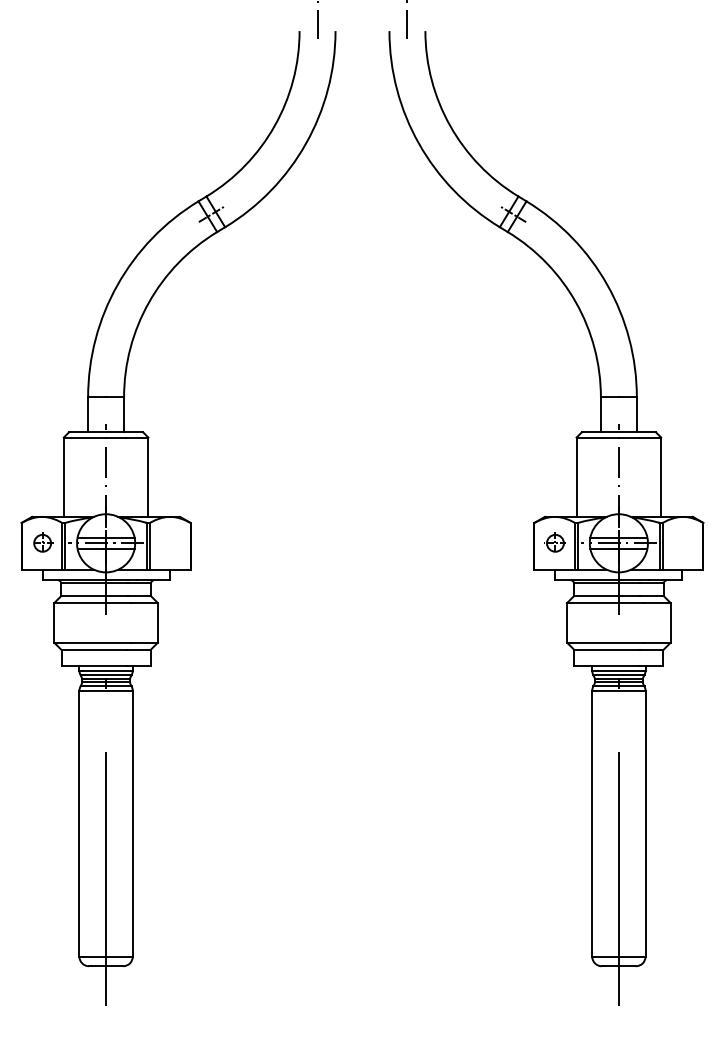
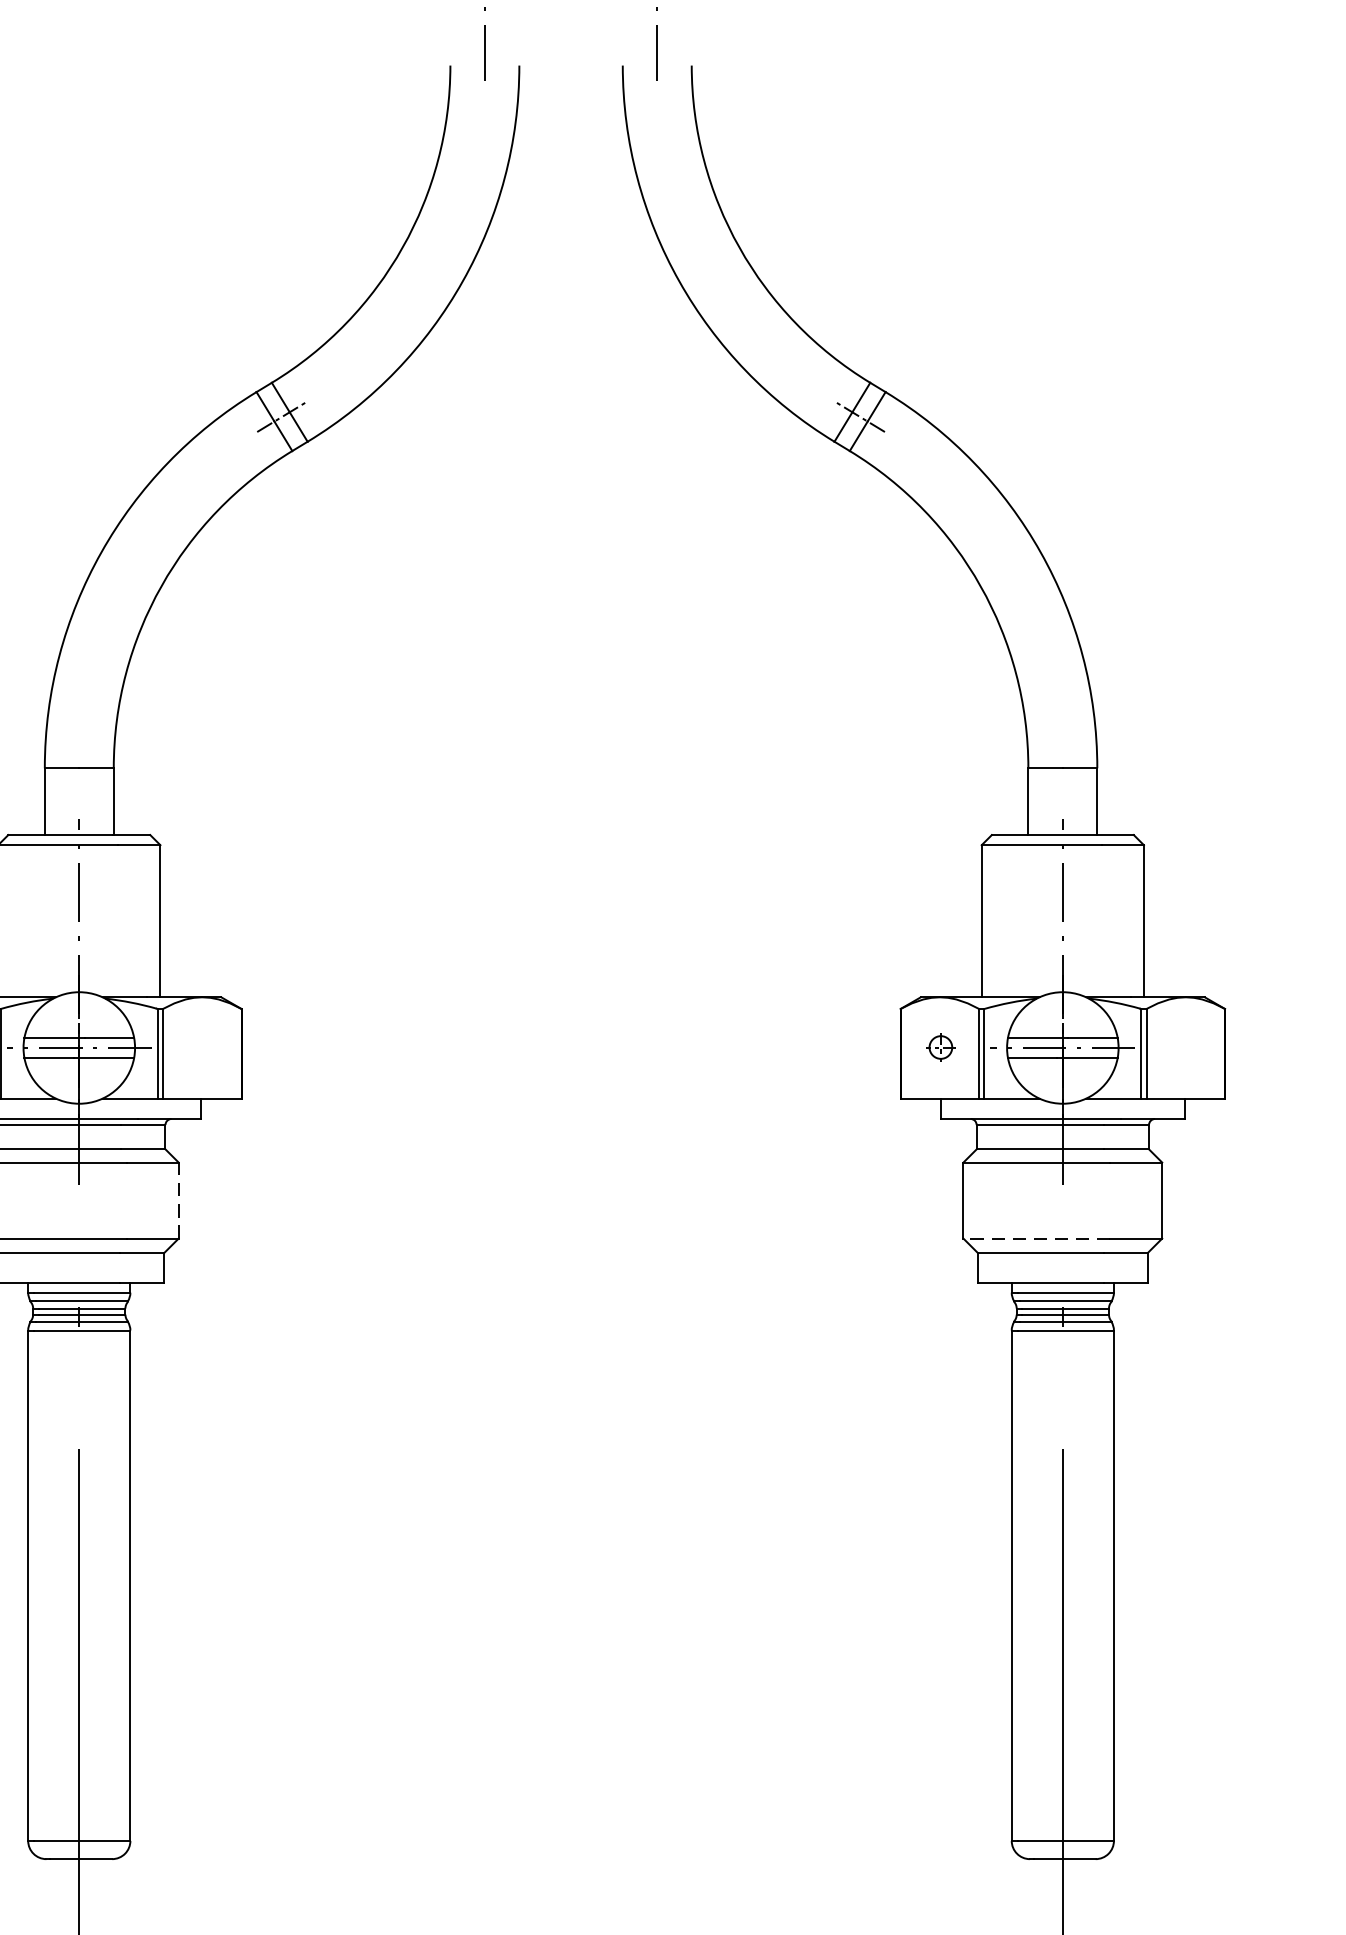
part: (554, 542) -> (939, 1046), size x0.7
line: (157, 622) -> (177, 1199), solid -> dashed
line: (604, 642) -> (1035, 1238), solid -> dashed

